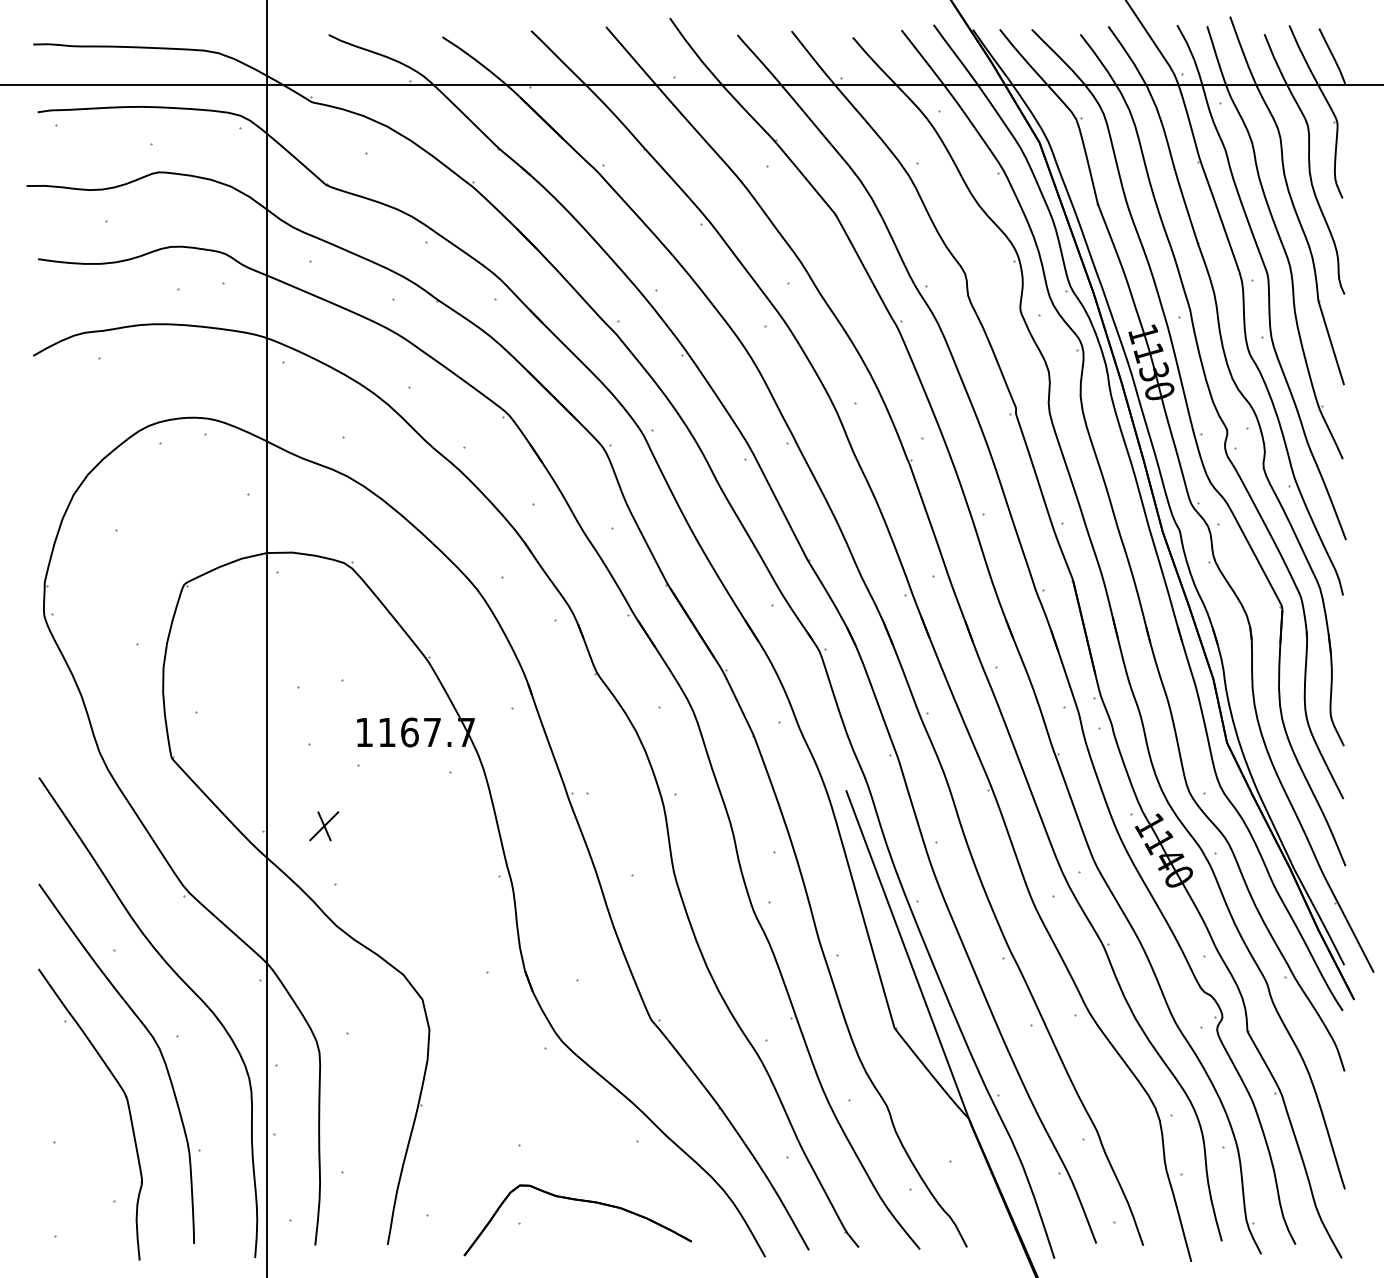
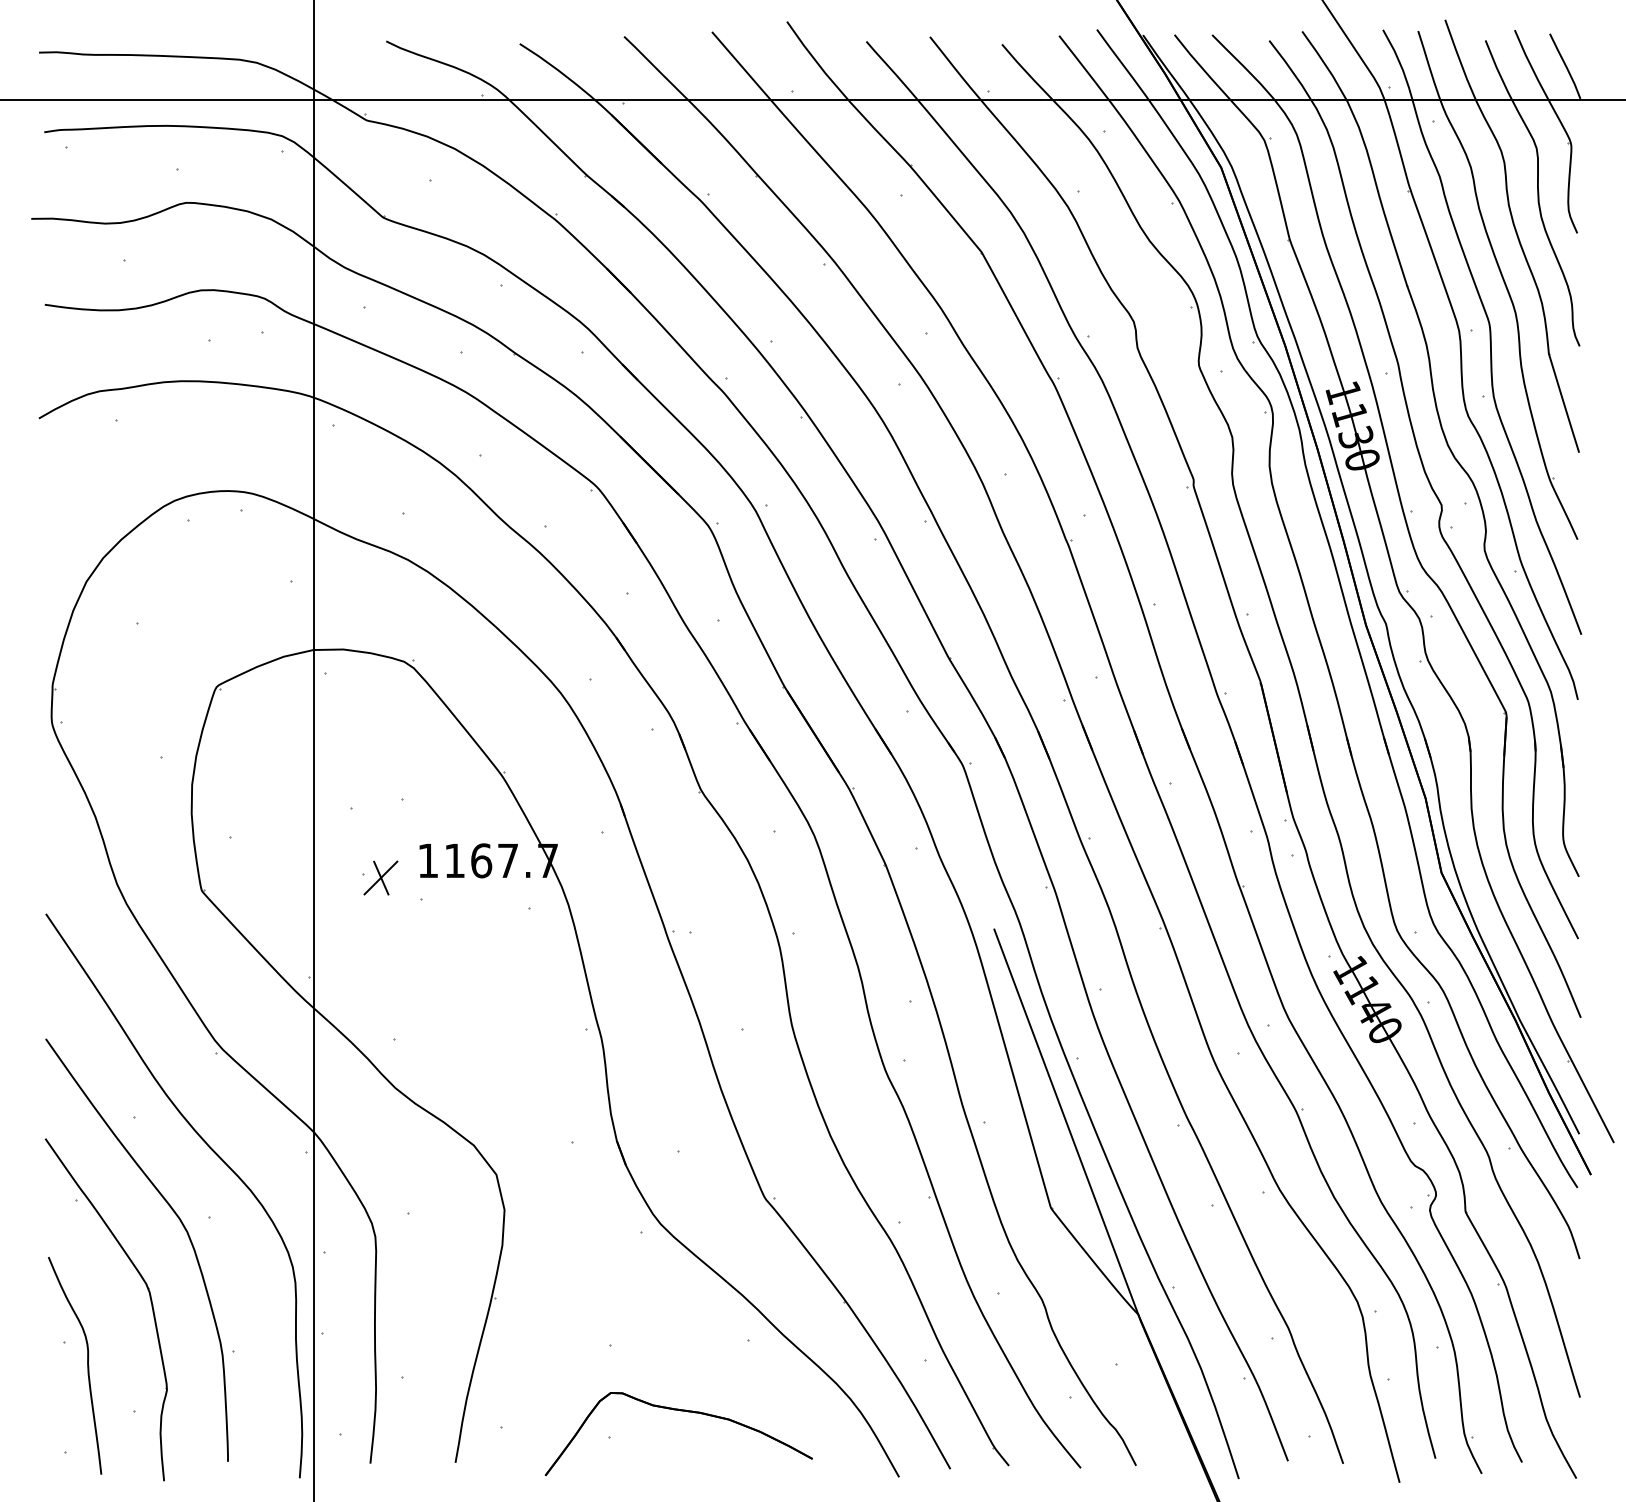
part: (323, 825) -> (380, 877), moved
curve: (74, 1162) -> (87, 1365), added

